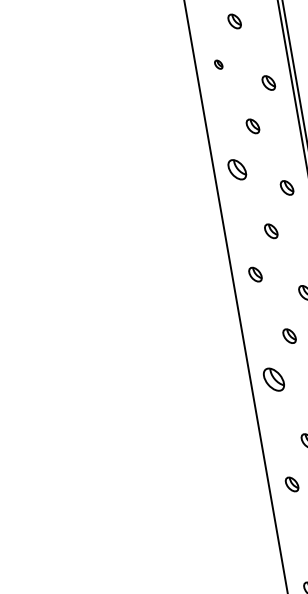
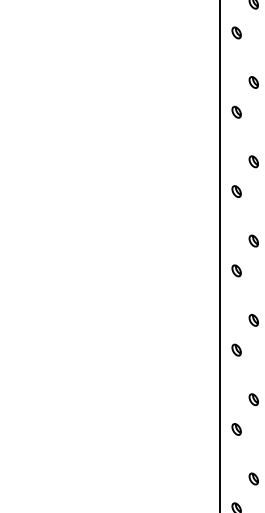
part: (218, 63) -> (236, 111), size x1.67
part: (236, 169) -> (236, 191), size x0.71
part: (273, 378) -> (236, 349), size x0.62

